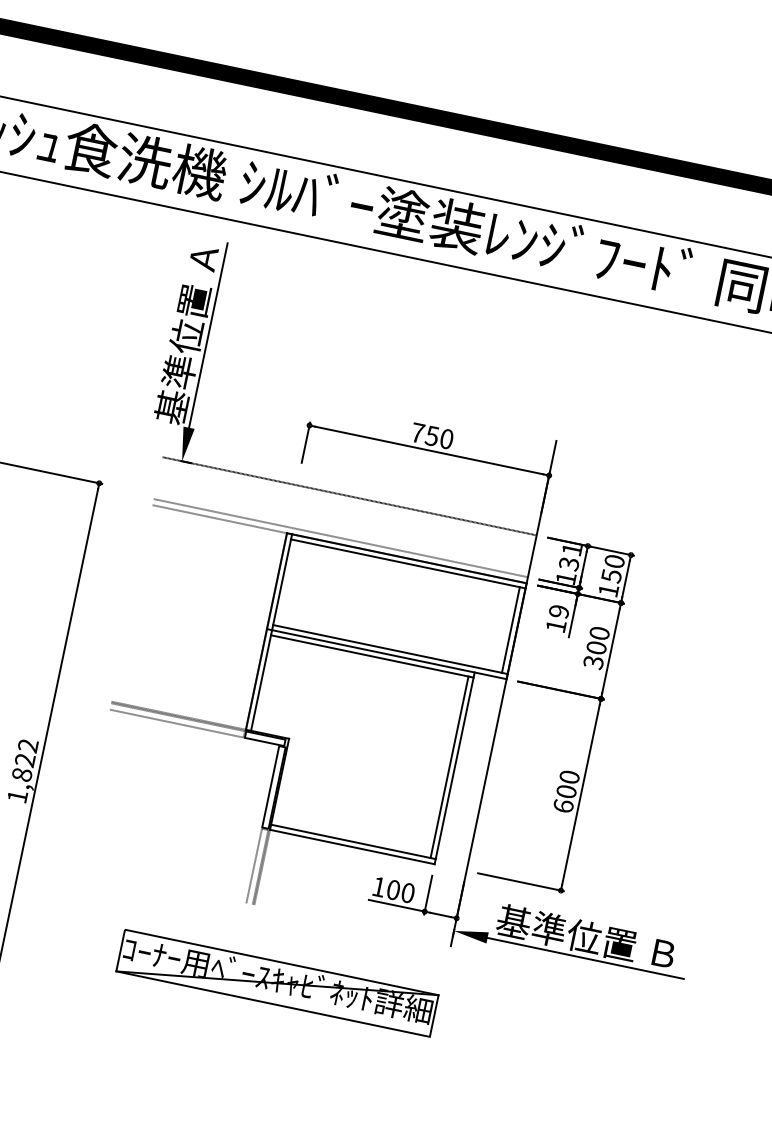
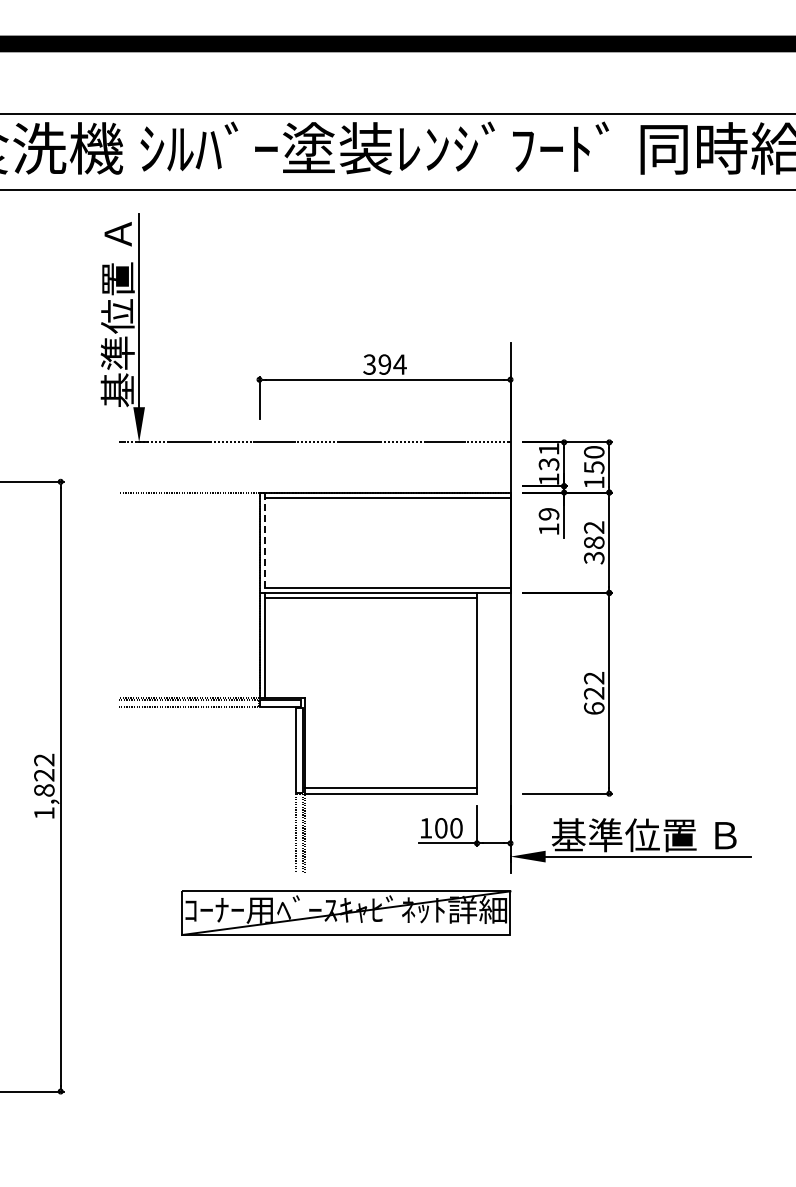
text: (431, 435) -> (384, 364), 750 -> 394
line: (340, 538) -> (314, 486), removed
line: (281, 582) -> (264, 543), solid -> dashed
line: (510, 629) -> (504, 542), removed
text: (598, 640) -> (594, 534), 300 -> 382
line: (449, 767) -> (471, 693), removed
text: (568, 784) -> (594, 685), 600 -> 622
part: (277, 982) -> (346, 912), moved

